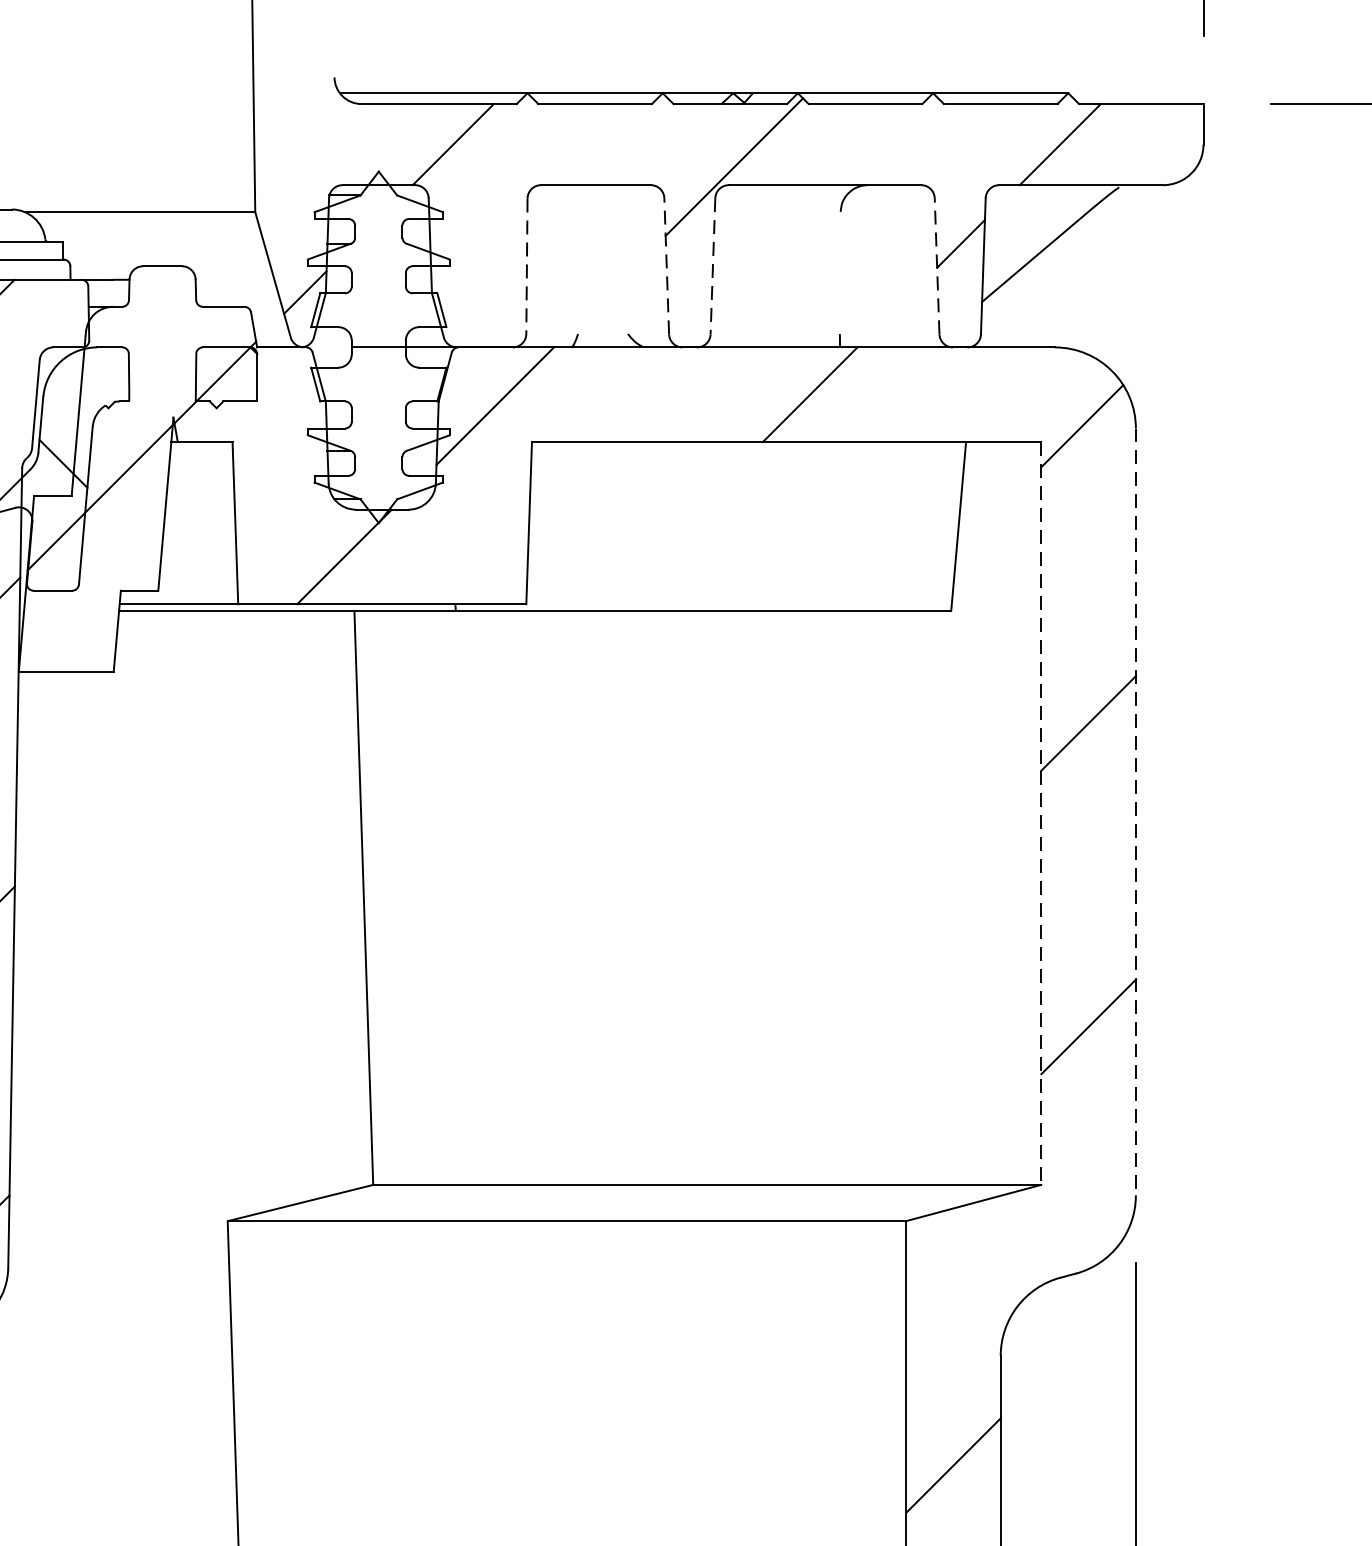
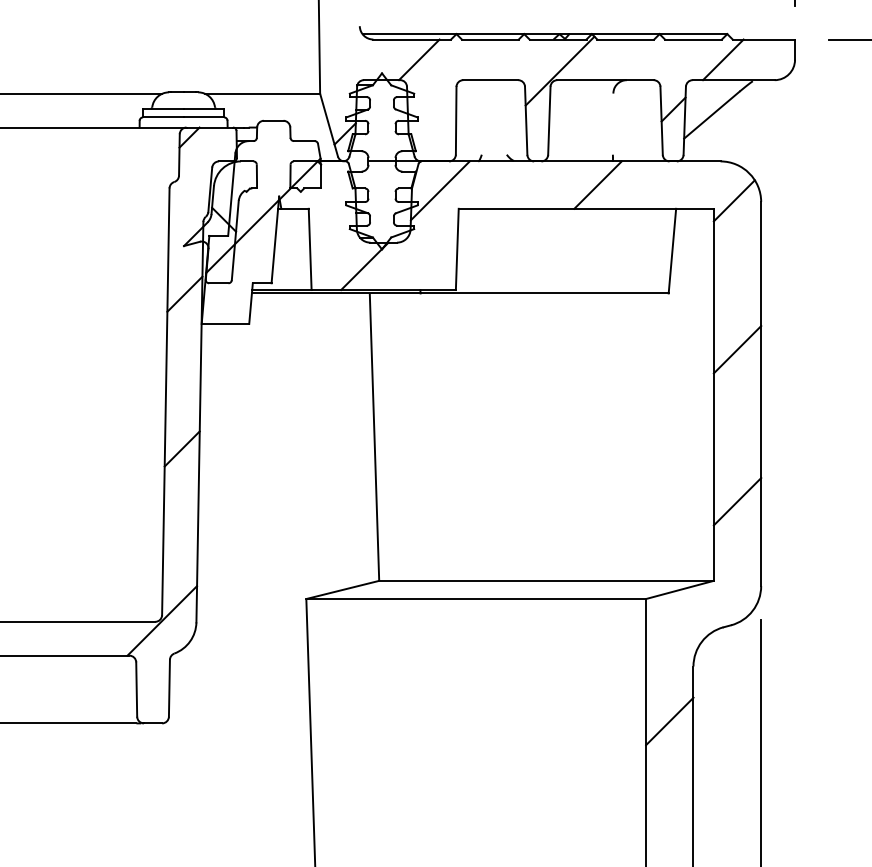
line: (527, 265) -> (456, 120), dashed -> solid
line: (667, 265) -> (526, 120), dashed -> solid
line: (936, 265) -> (661, 120), dashed -> solid
line: (713, 267) -> (549, 121), dashed -> solid
line: (1136, 812) -> (761, 394), dashed -> solid
line: (1040, 814) -> (713, 395), dashed -> solid

